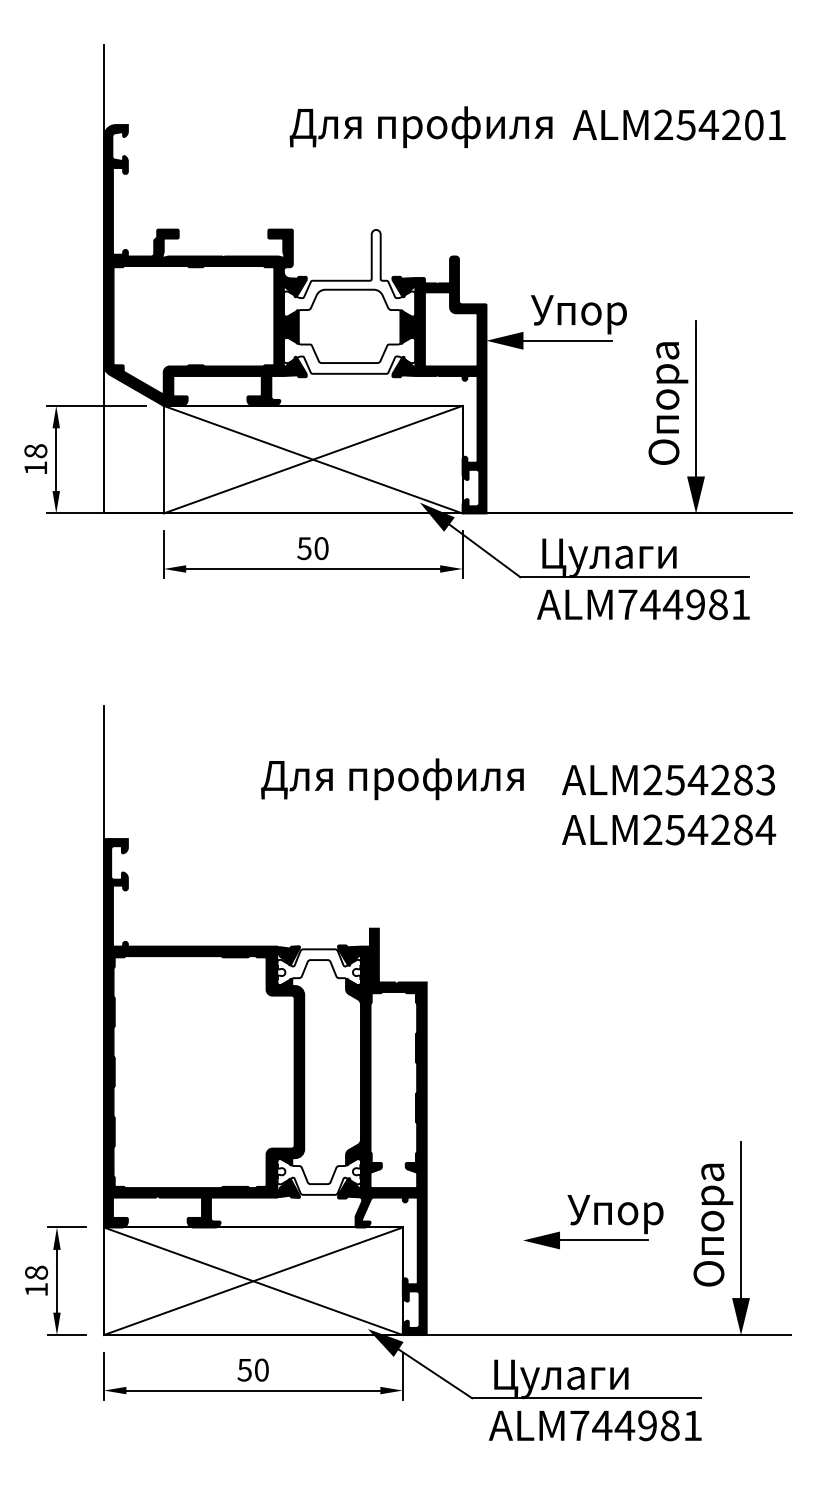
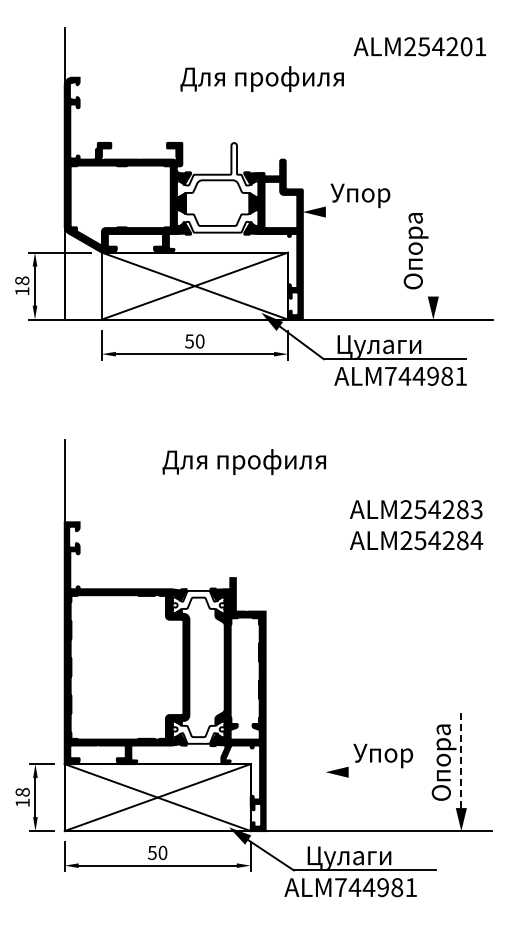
text: (678, 124) -> (419, 46), moved
line: (566, 341) -> (352, 212), removed
line: (696, 397) -> (433, 247), removed
text: (391, 778) -> (243, 461), moved
text: (669, 805) -> (416, 525), moved
line: (741, 1220) -> (461, 759), solid -> dashed
line: (603, 1240) -> (375, 772), removed
text: (595, 1425) -> (350, 887), moved

